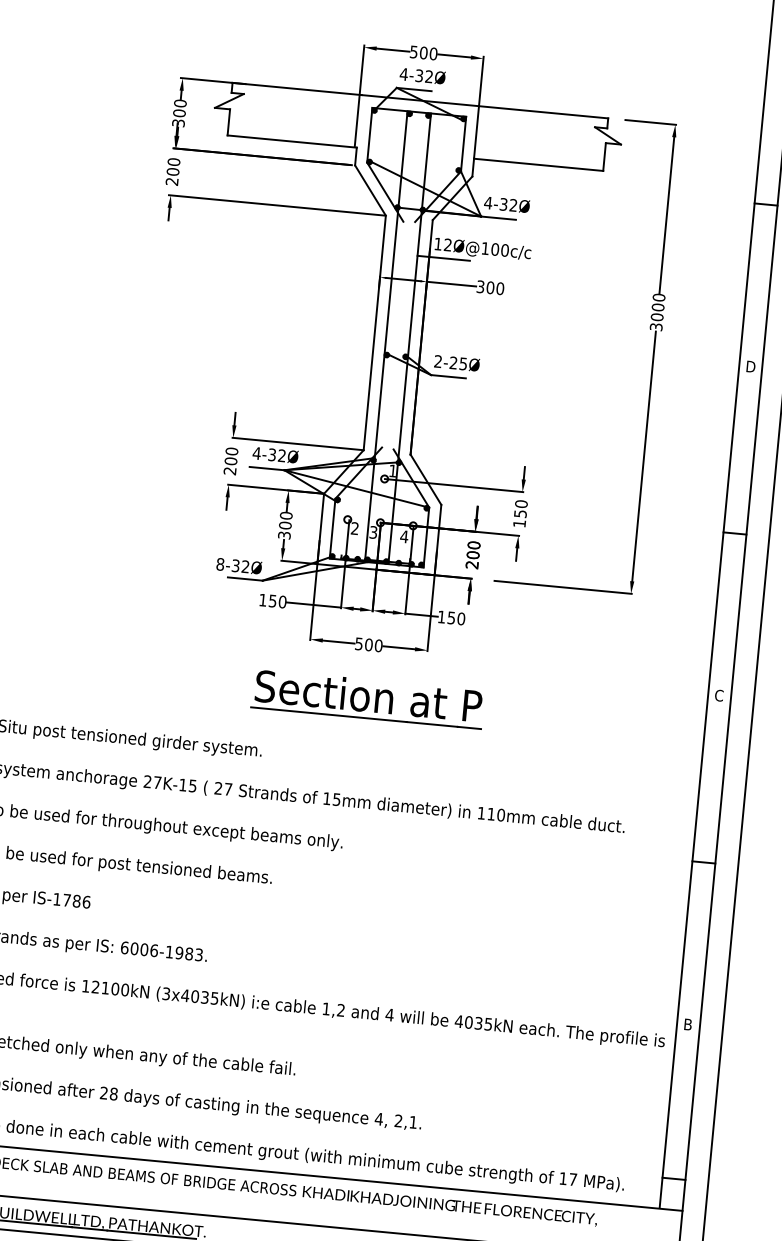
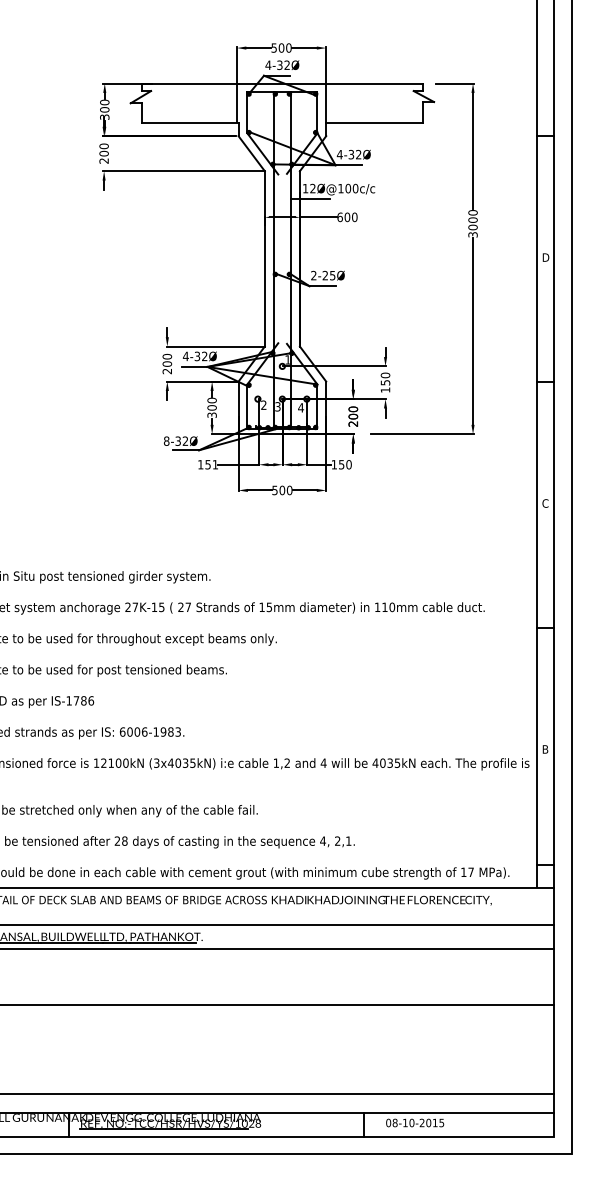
text: (479, 287) -> (339, 217), 300 -> 600
text: (282, 601) -> (215, 464), 150 -> 151
part: (366, 698) -> (284, 530), removed

